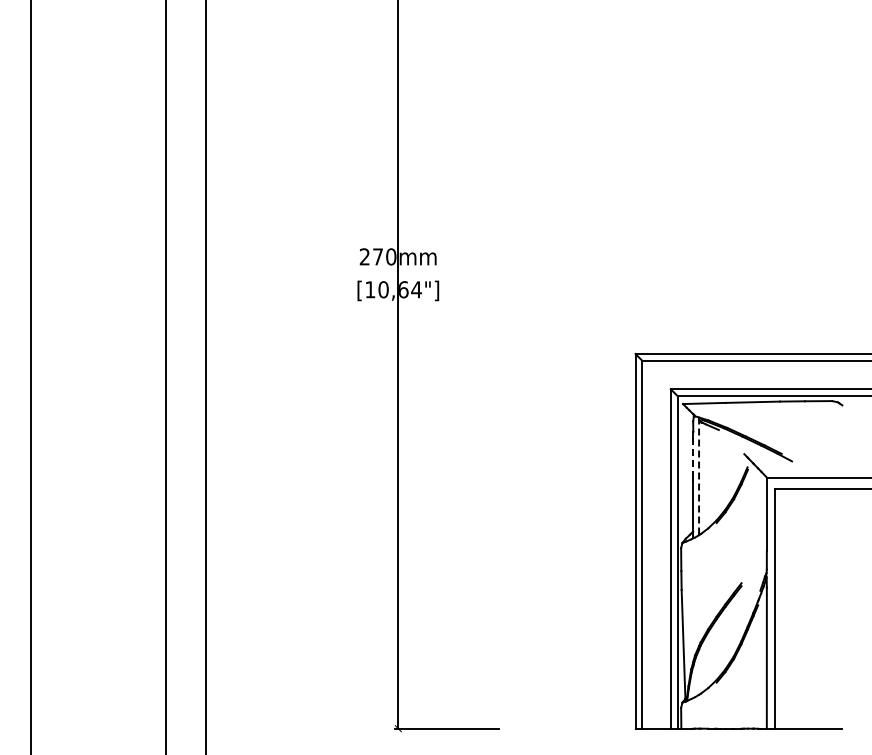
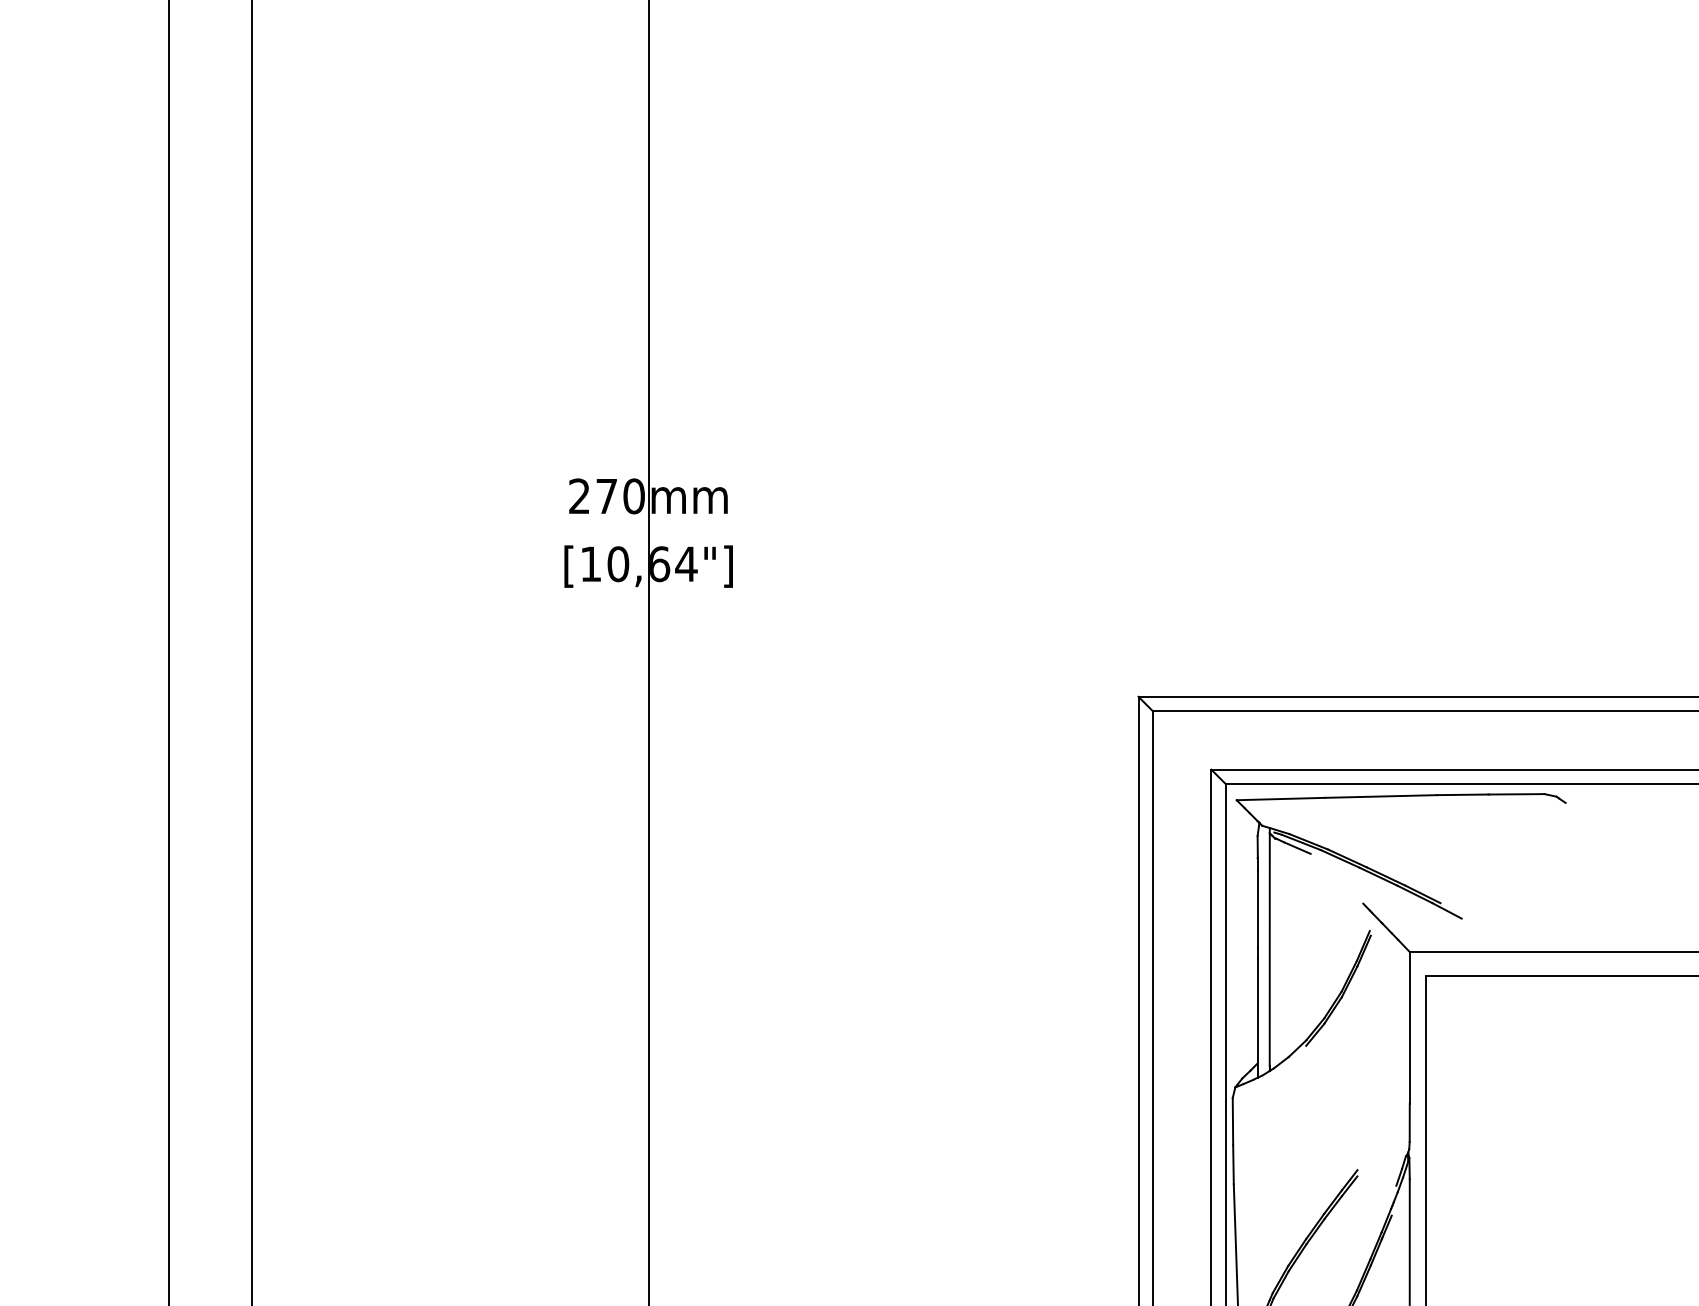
line: (693, 456) -> (1258, 908), dashed -> solid
line: (699, 475) -> (1270, 947), dashed -> solid

